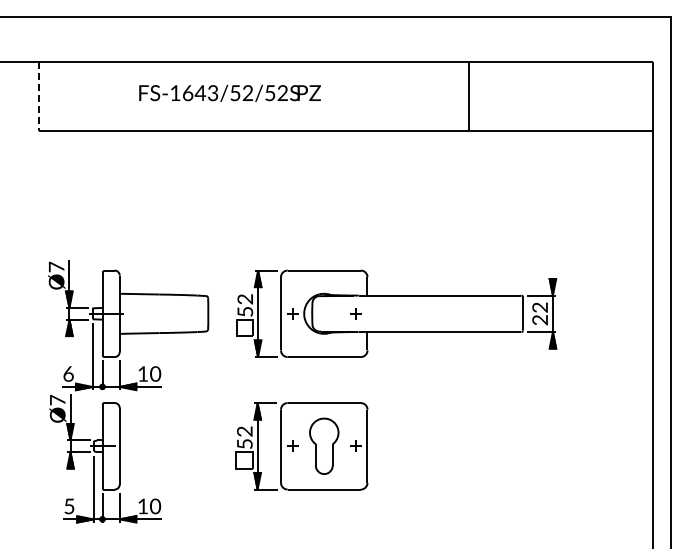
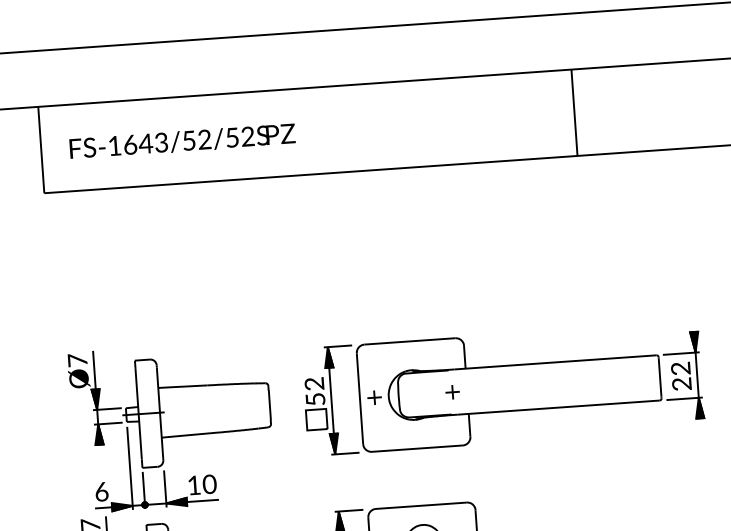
text: (229, 92) -> (181, 140), moved
line: (39, 96) -> (41, 150), dashed -> solid

